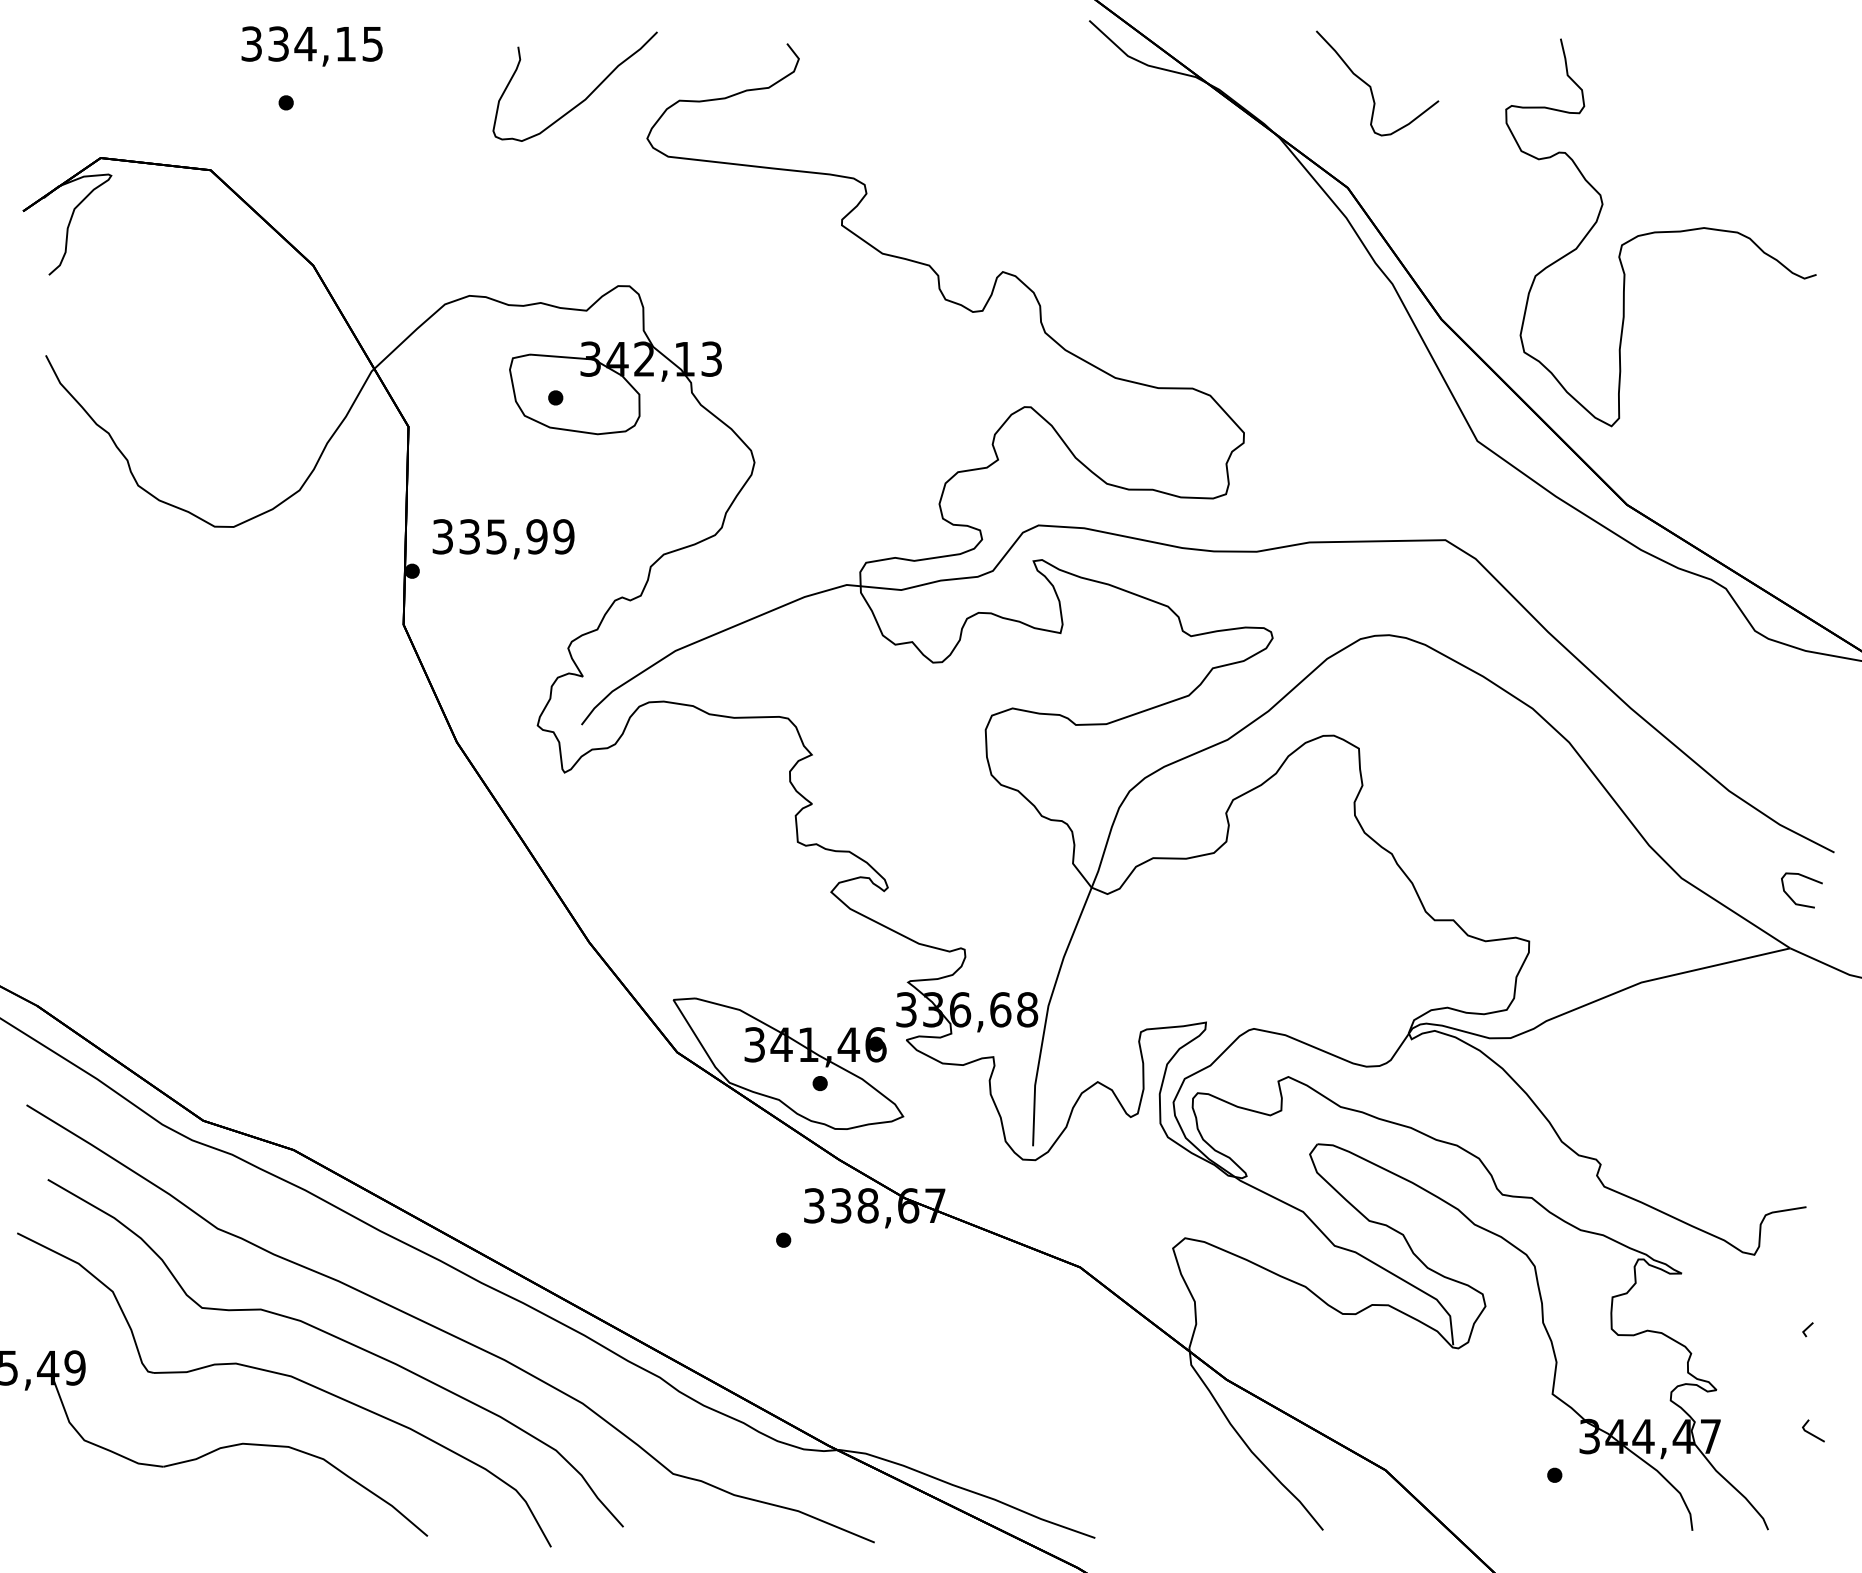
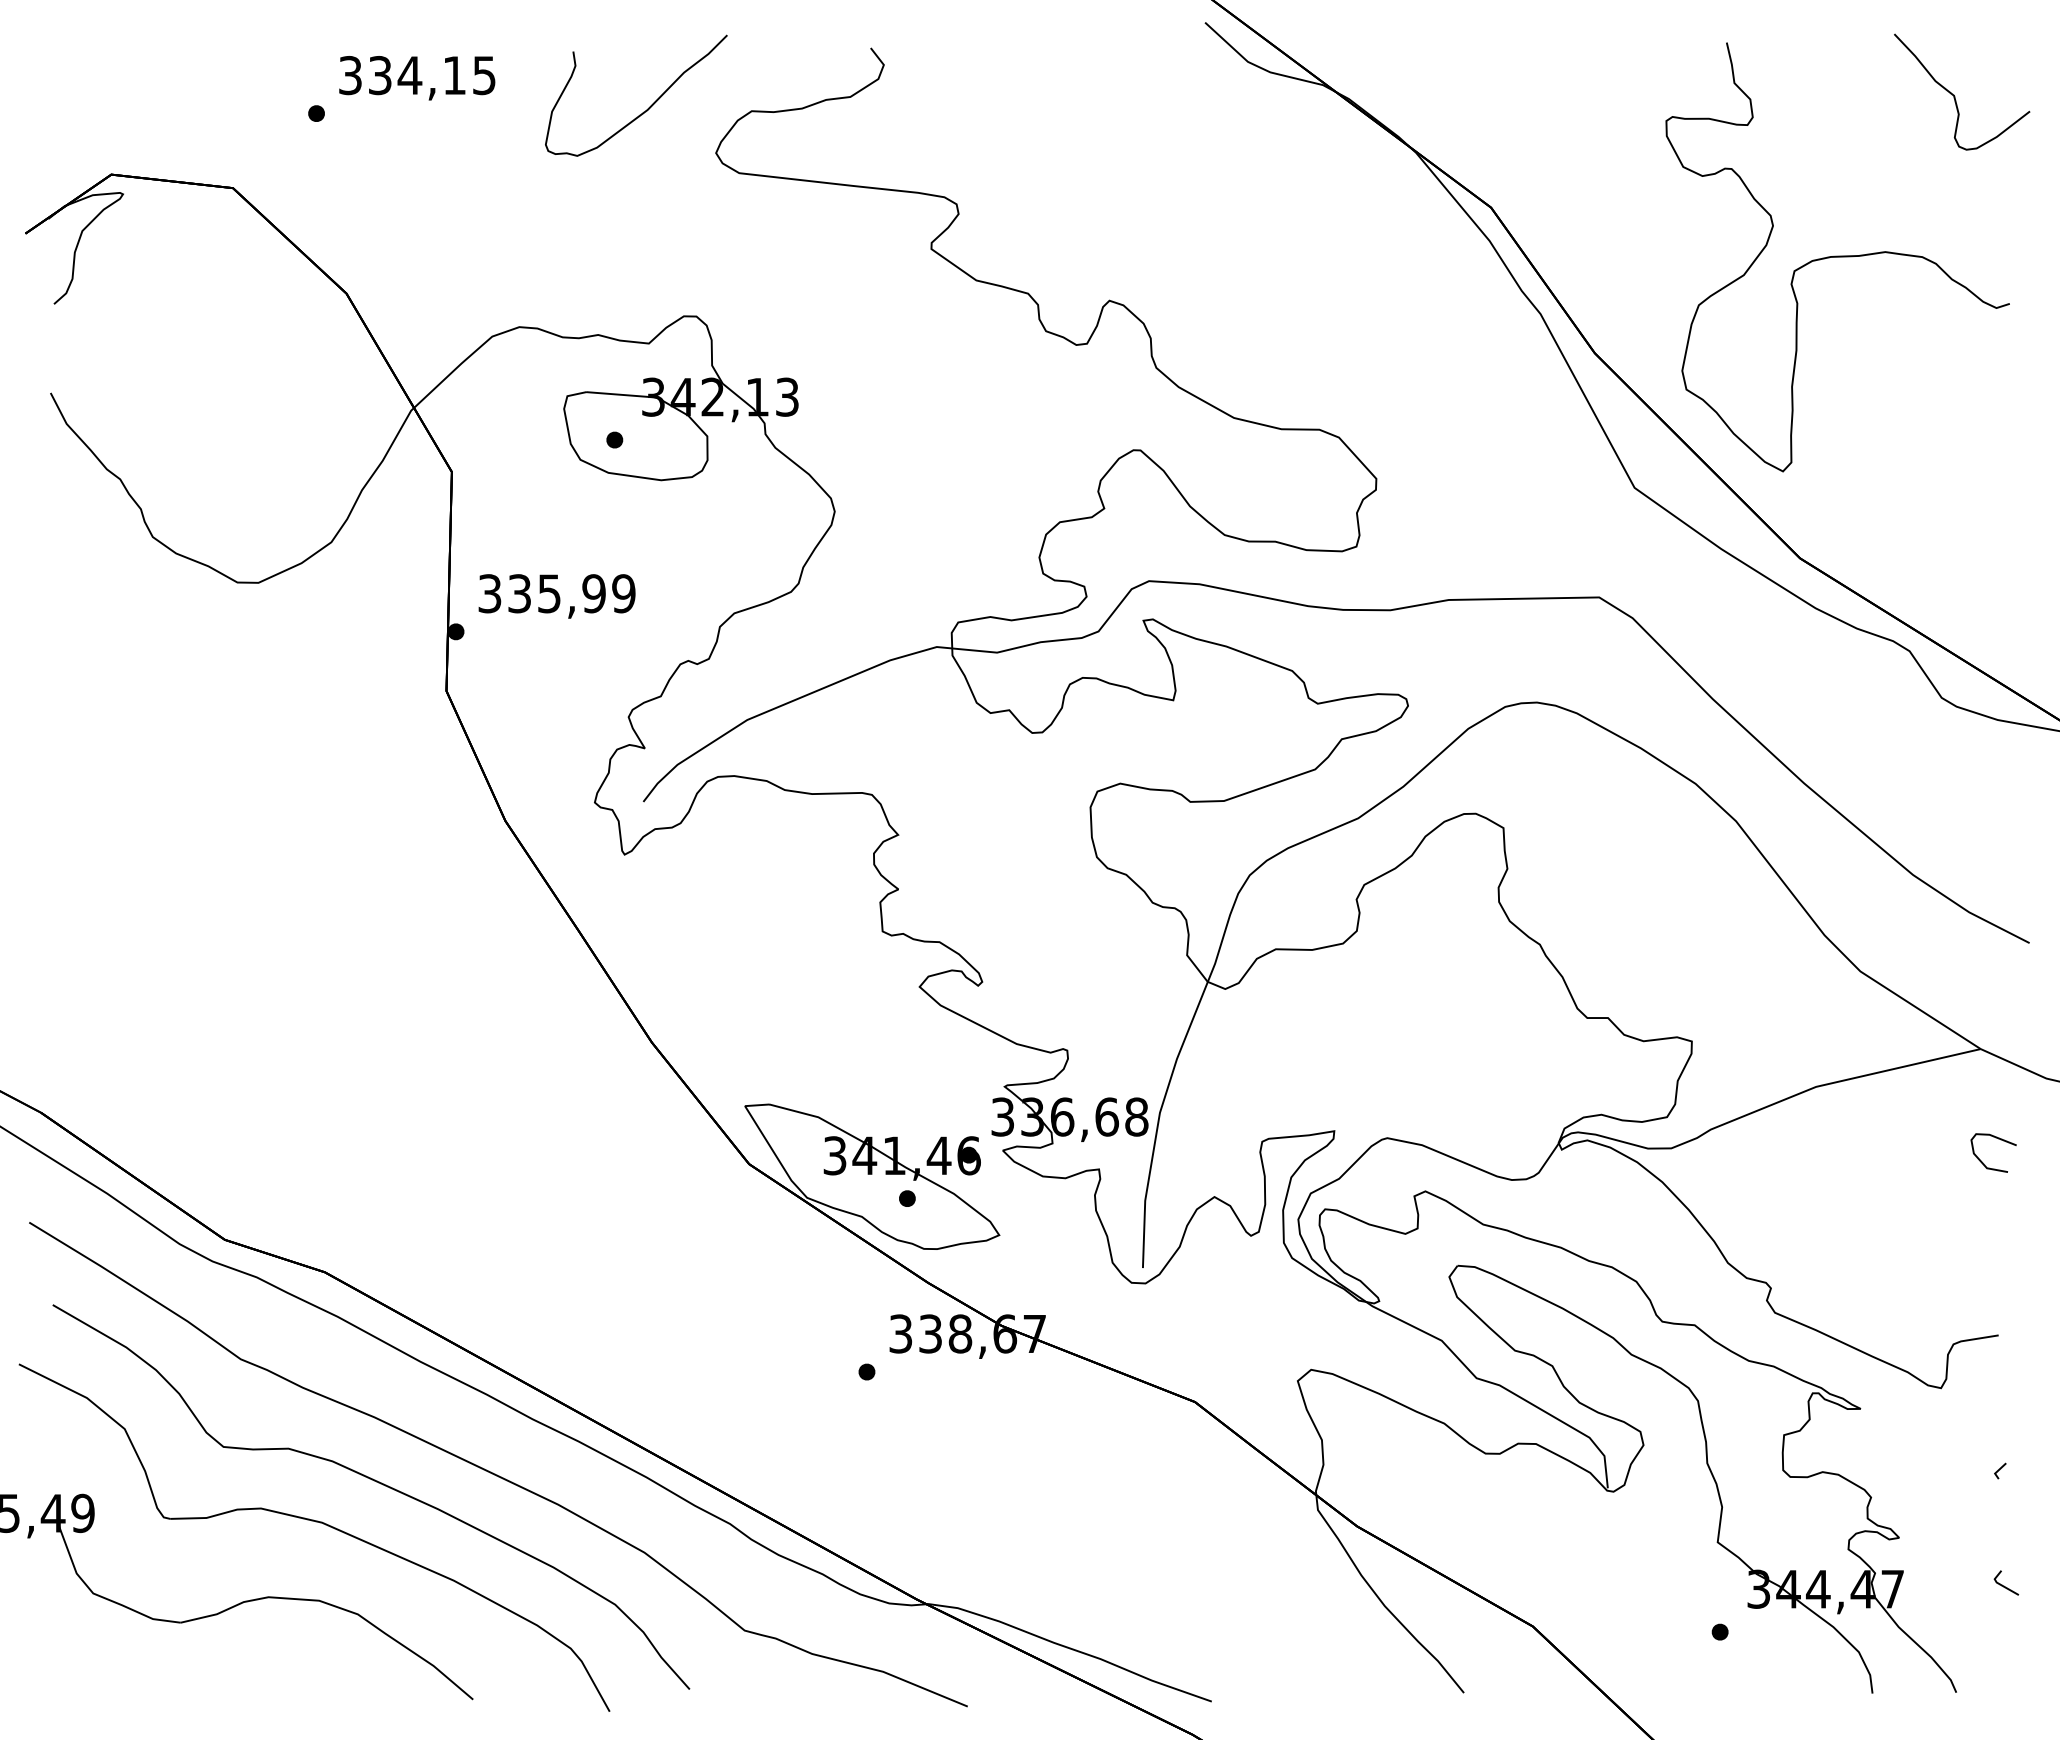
text: (312, 46) -> (417, 78), moved
curve: (1370, 85) -> (1954, 94), moved
curve: (1808, 879) -> (2000, 1140), moved

